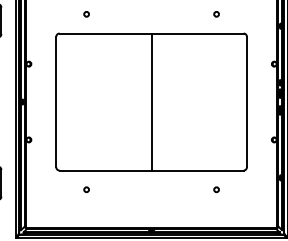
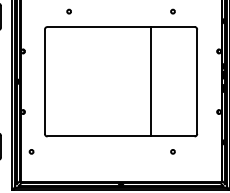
line: (151, 101) -> (151, 81), moved
circle: (86, 189) -> (31, 151), moved

